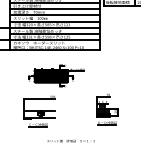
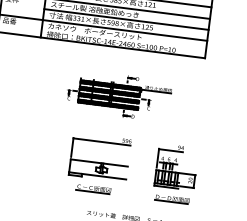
part: (107, 109) -> (176, 174), moved
part: (39, 111) -> (99, 164), moved

